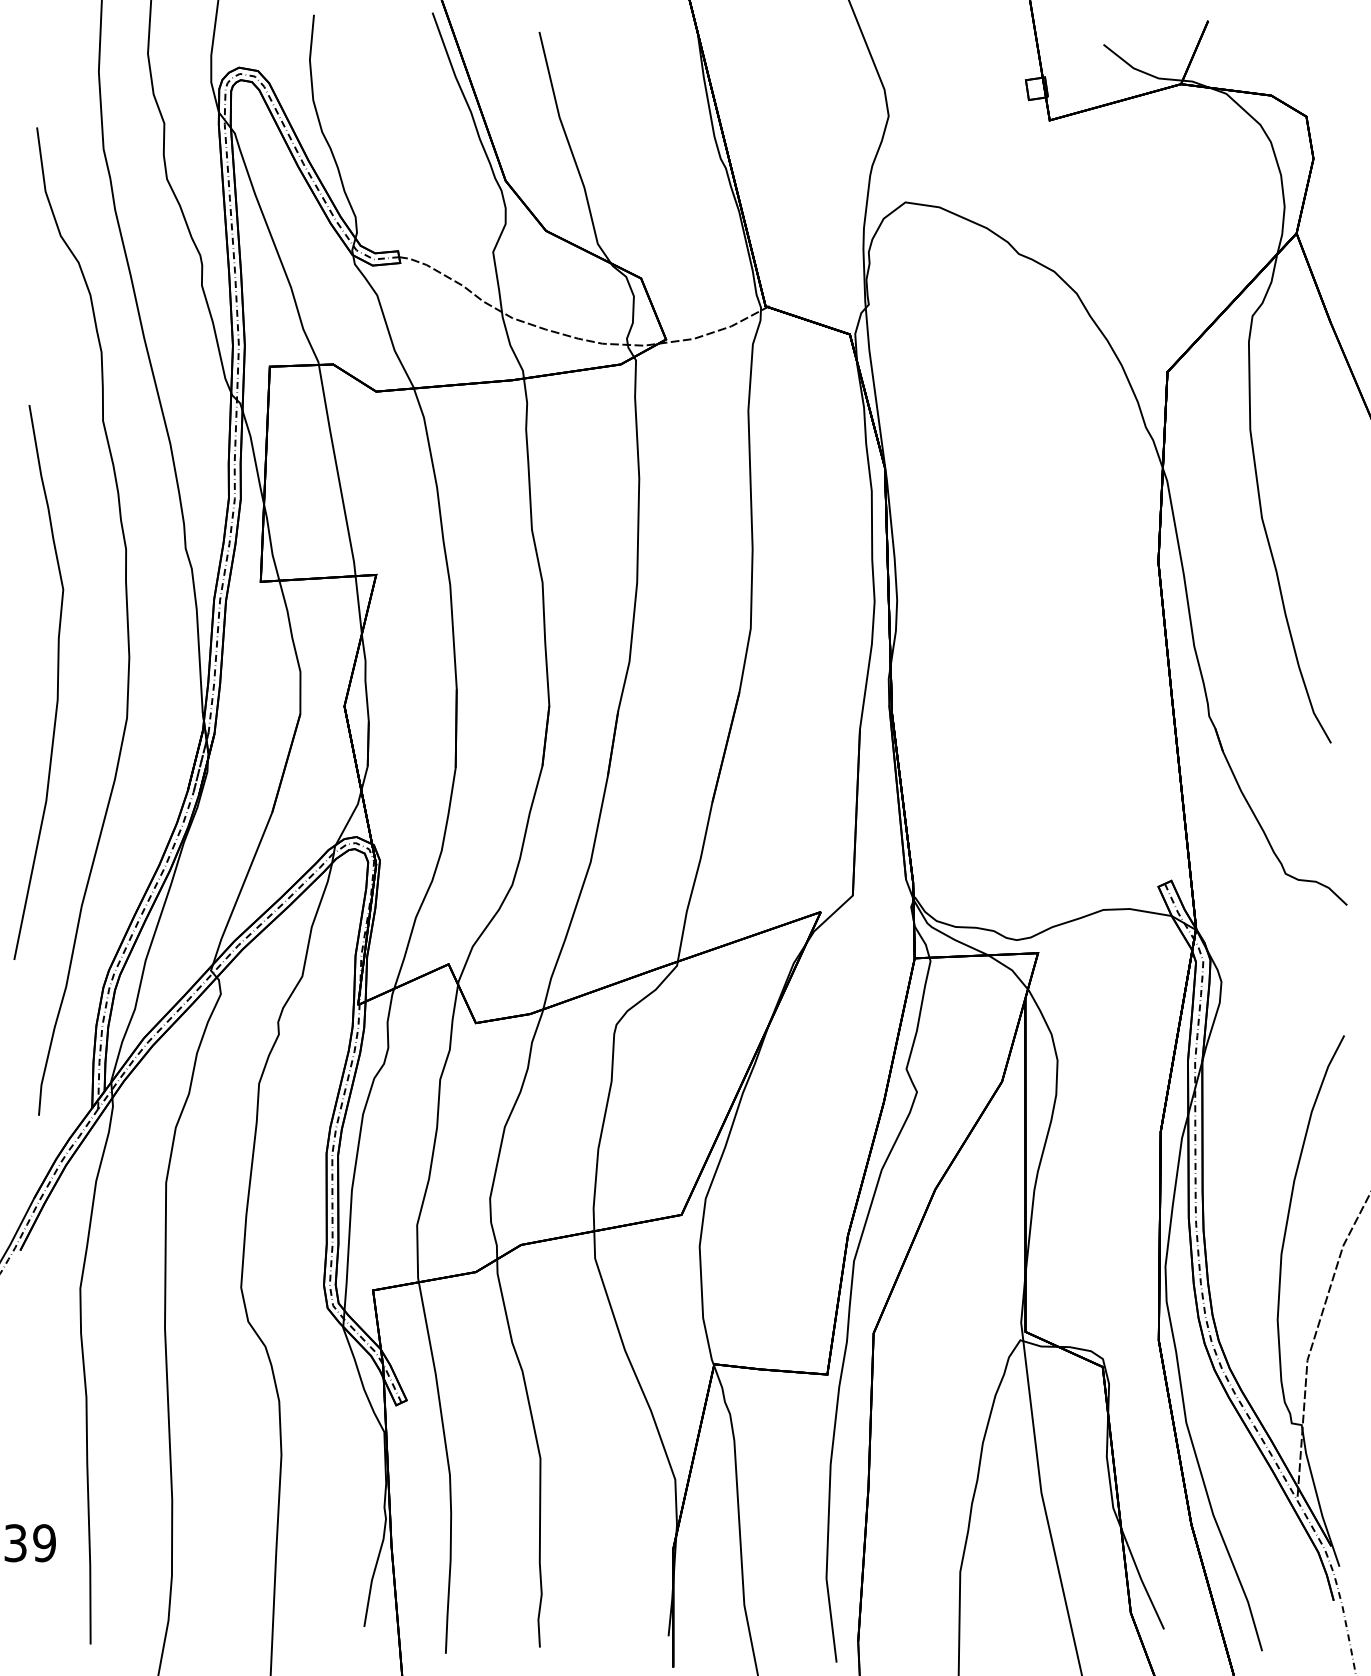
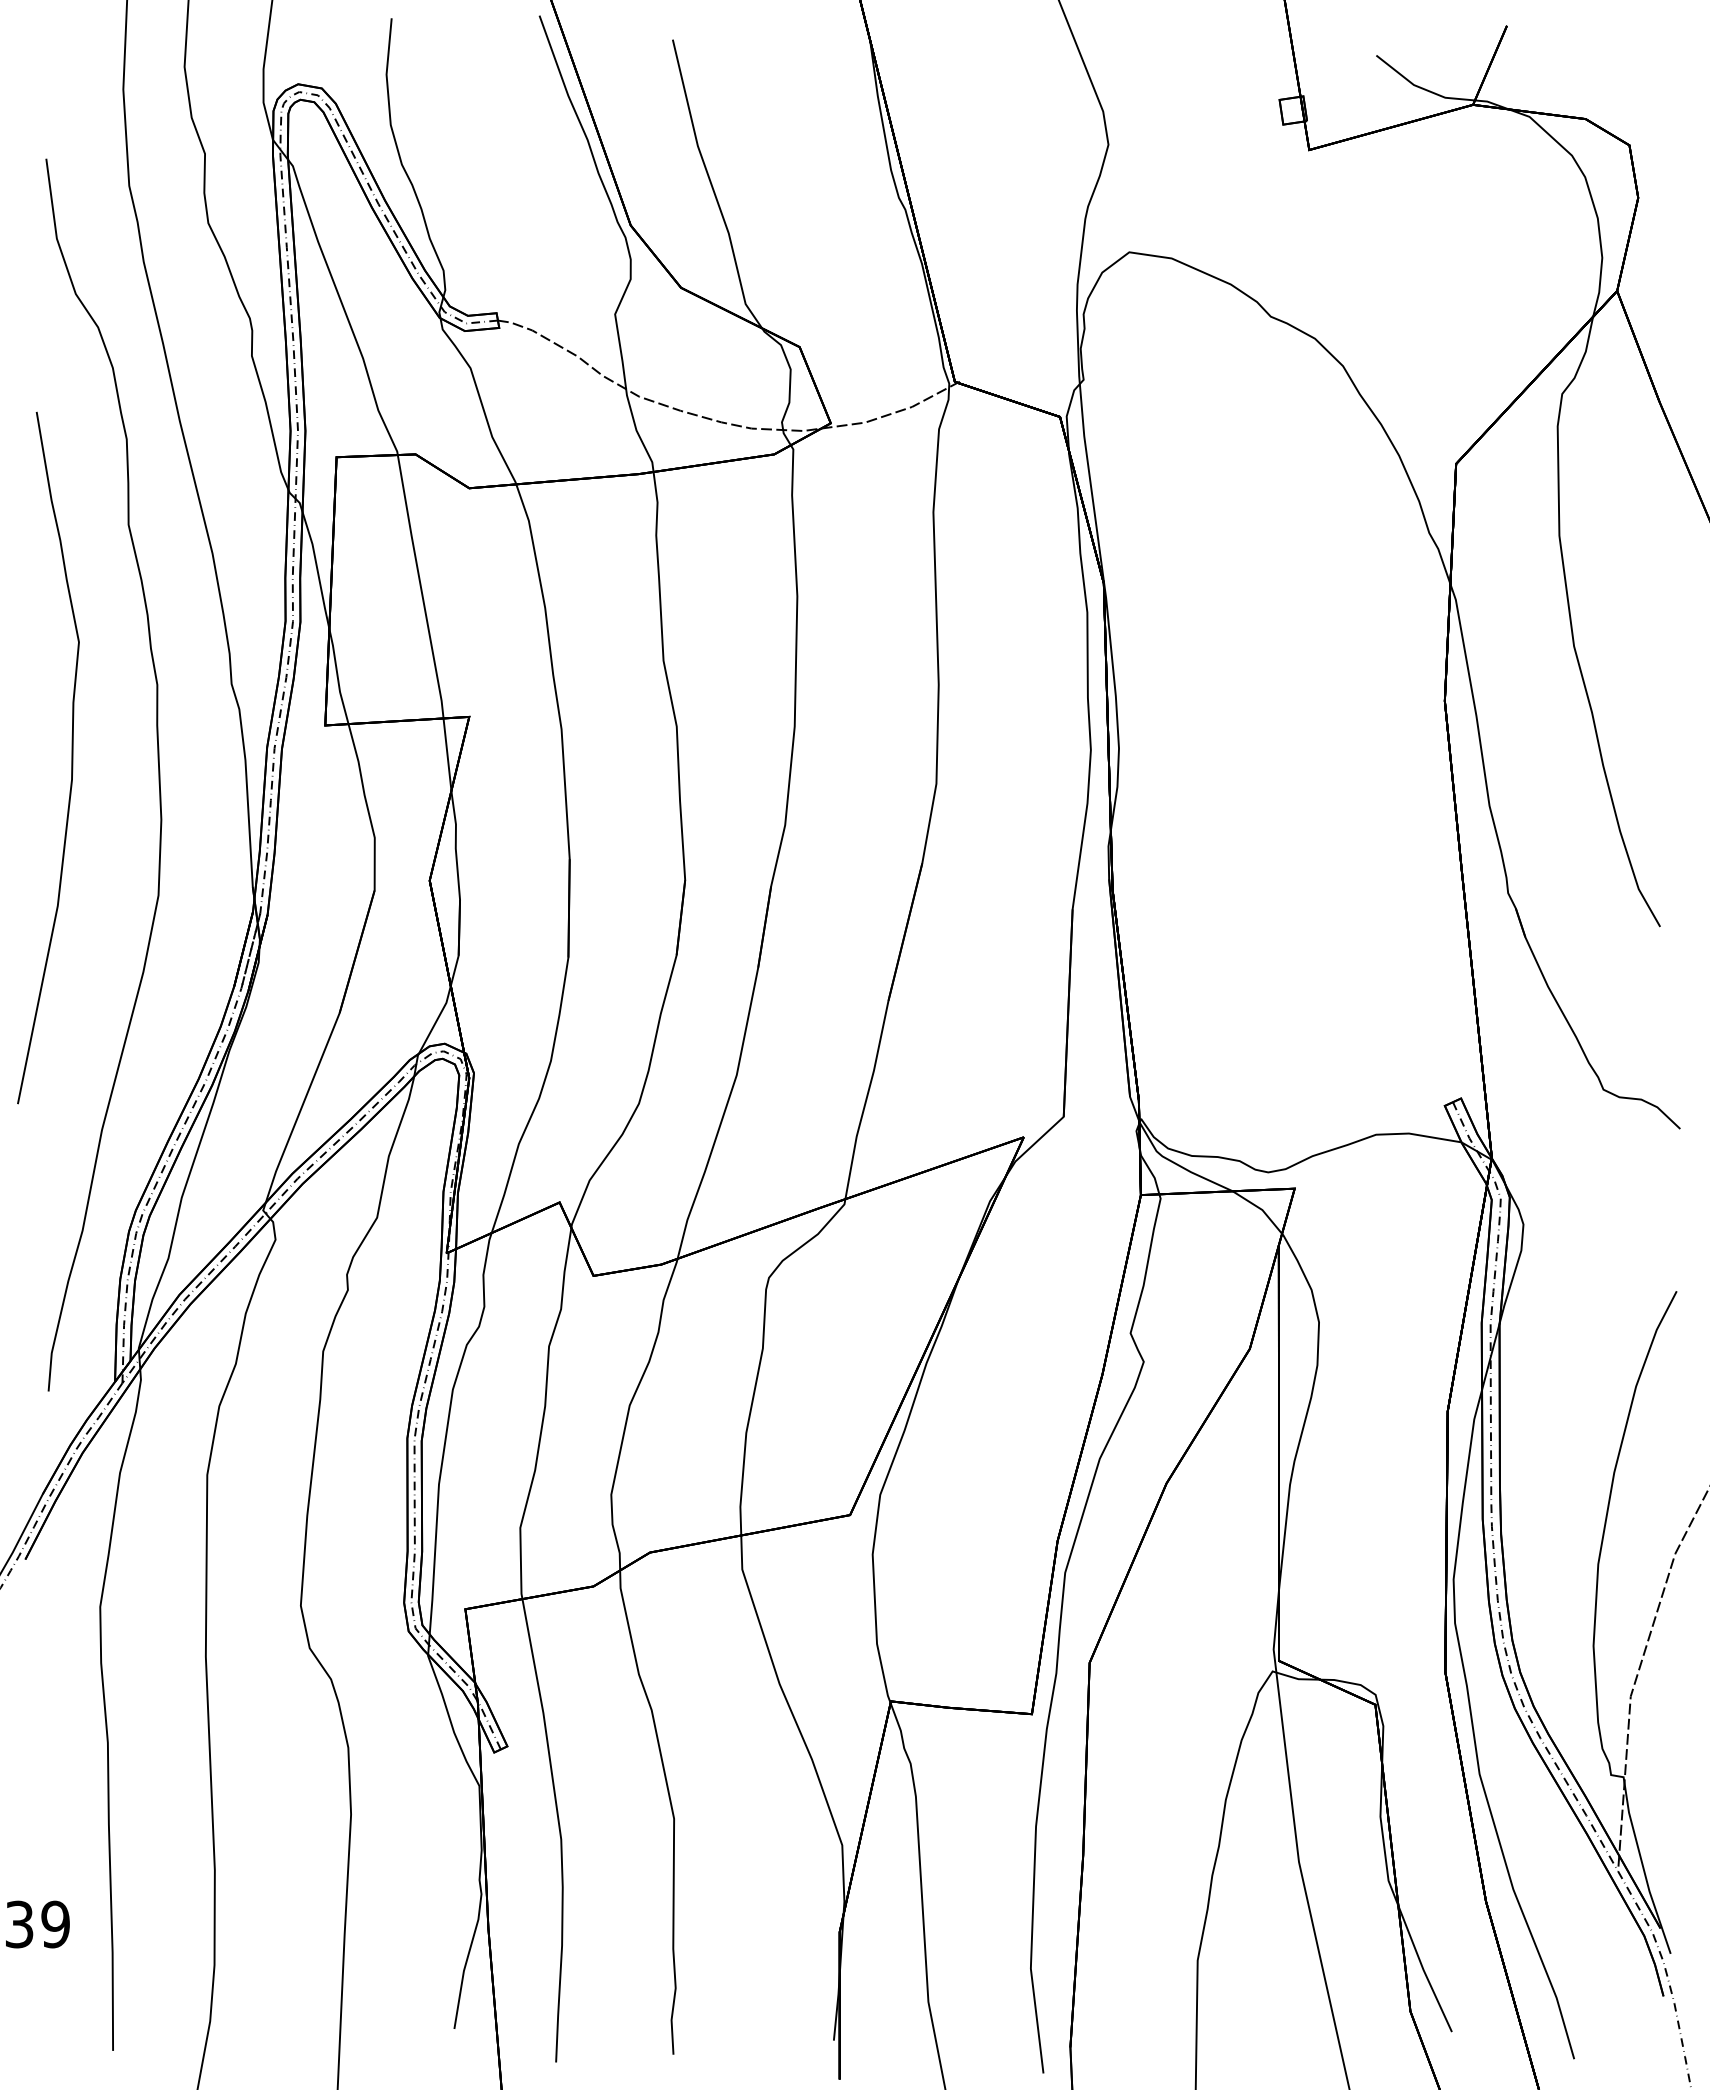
curve: (57, 682) -> (71, 757), moved

